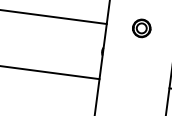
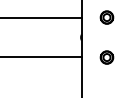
part: (133, 83) -> (106, 57), added

